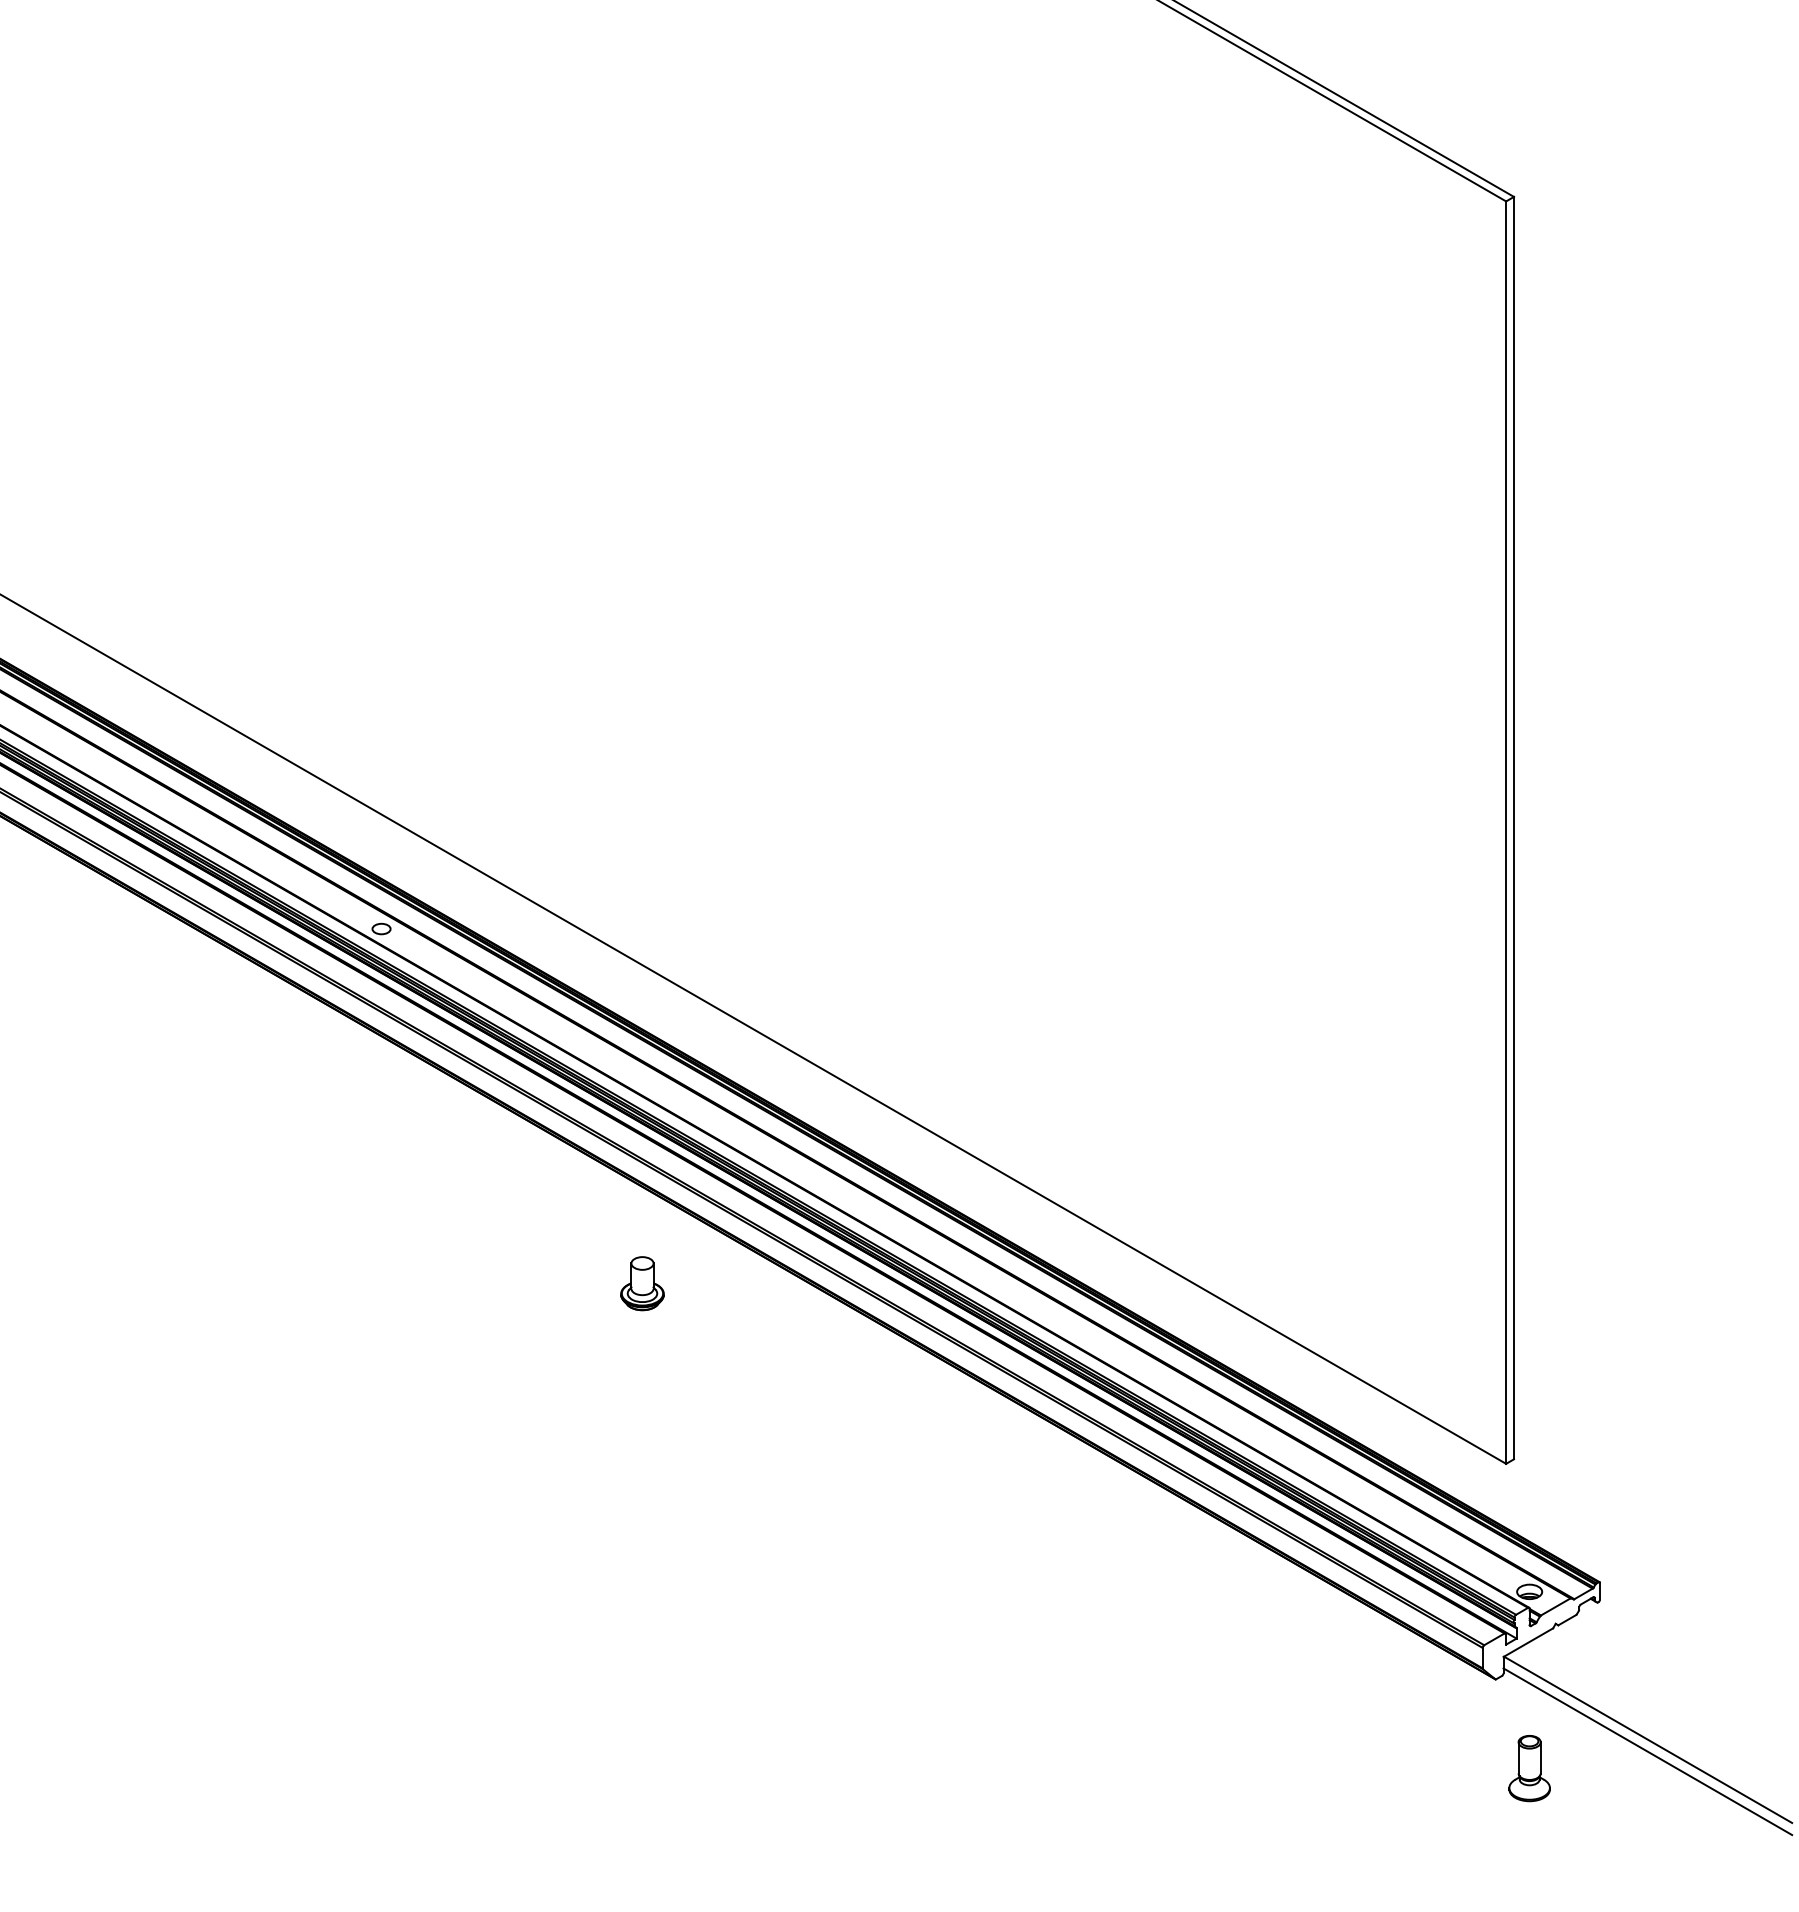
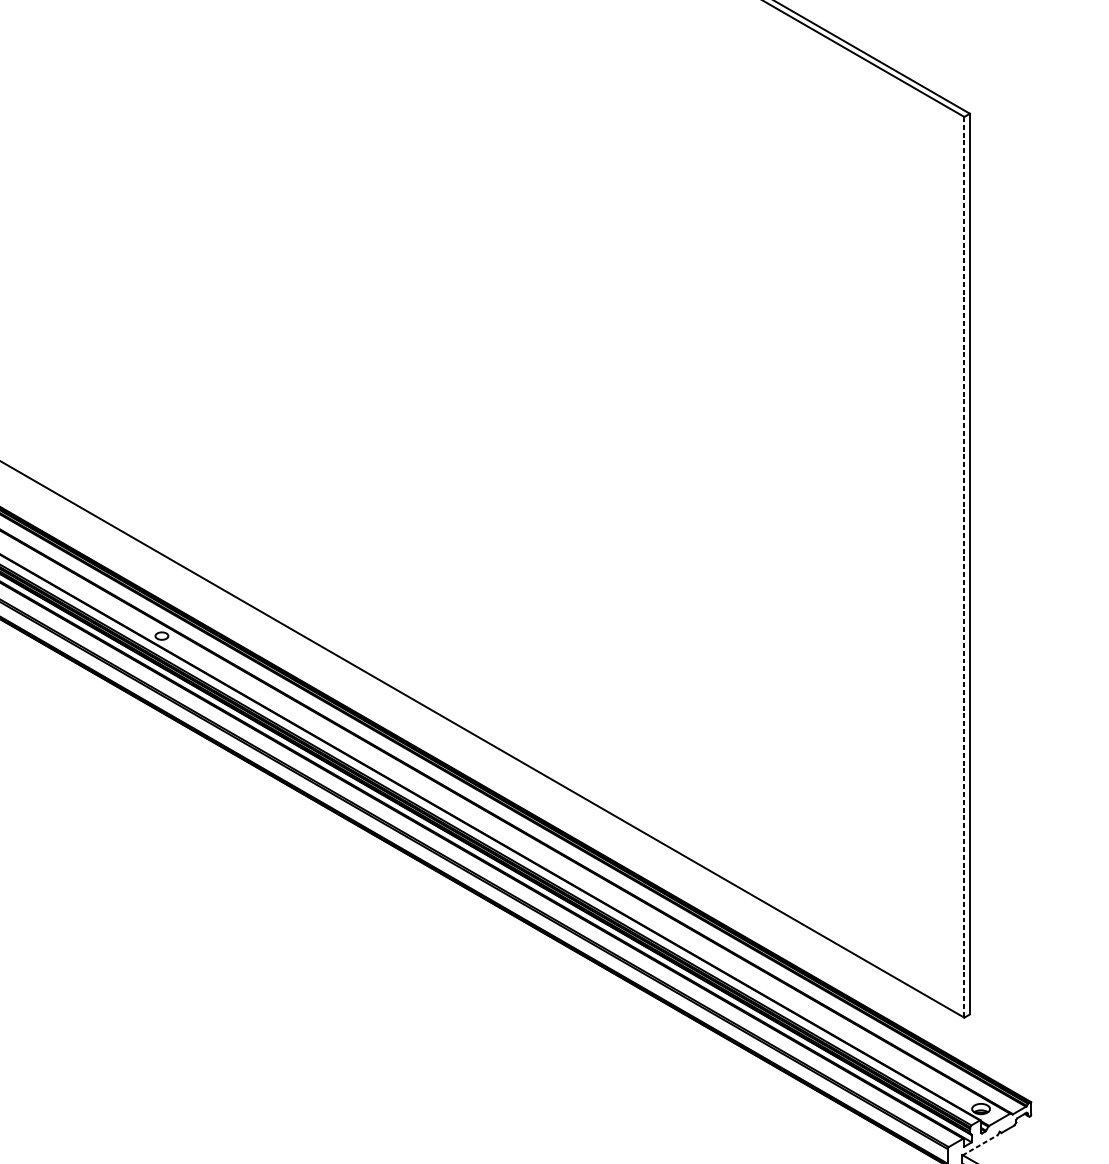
line: (1506, 833) -> (964, 567), solid -> dashed
part: (642, 1283) -> (348, 889), removed
line: (1528, 1642) -> (980, 1145), solid -> dashed

